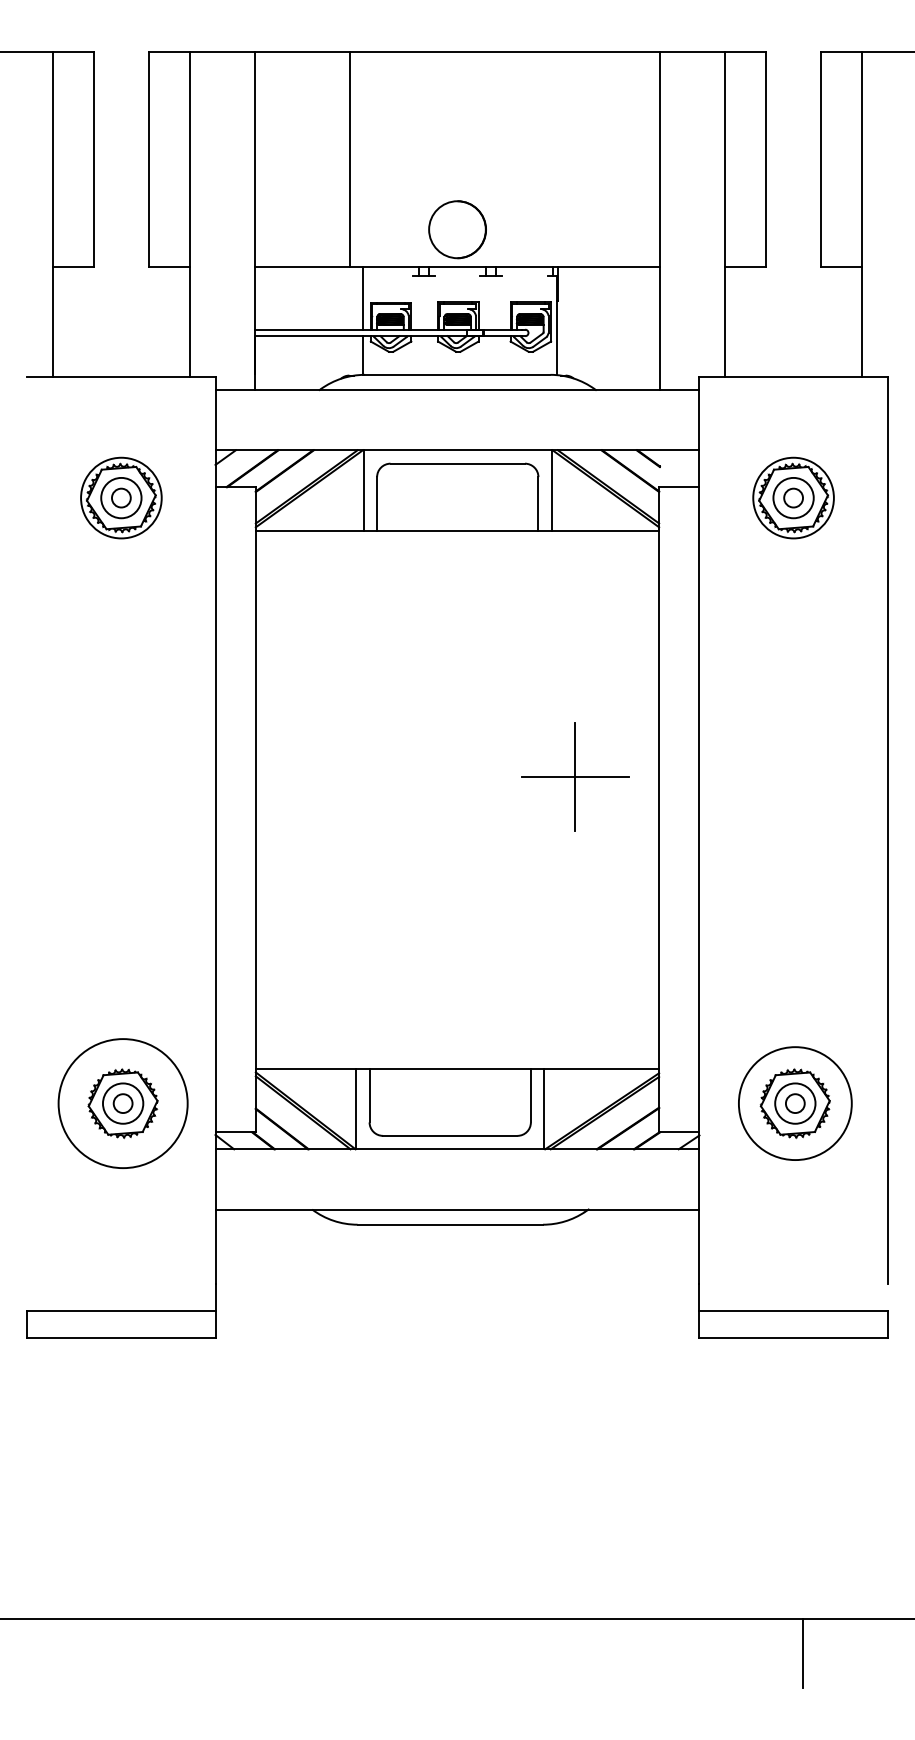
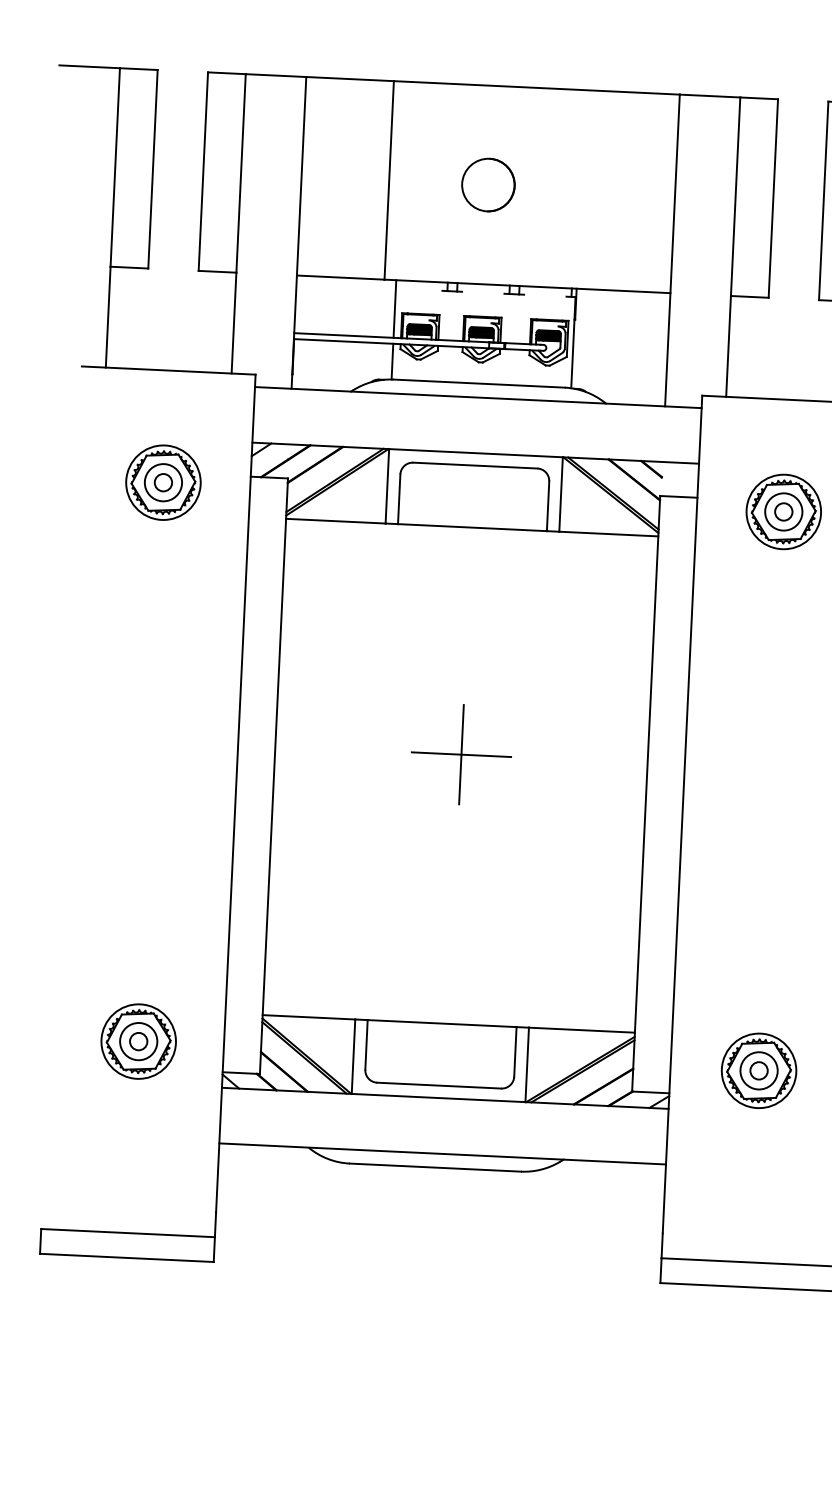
circle: (457, 229) -> (488, 184), moved
part: (575, 776) -> (461, 754), moved
circle: (122, 1103) -> (138, 1041), size x0.62
circle: (795, 1103) -> (759, 1070), size x0.71

